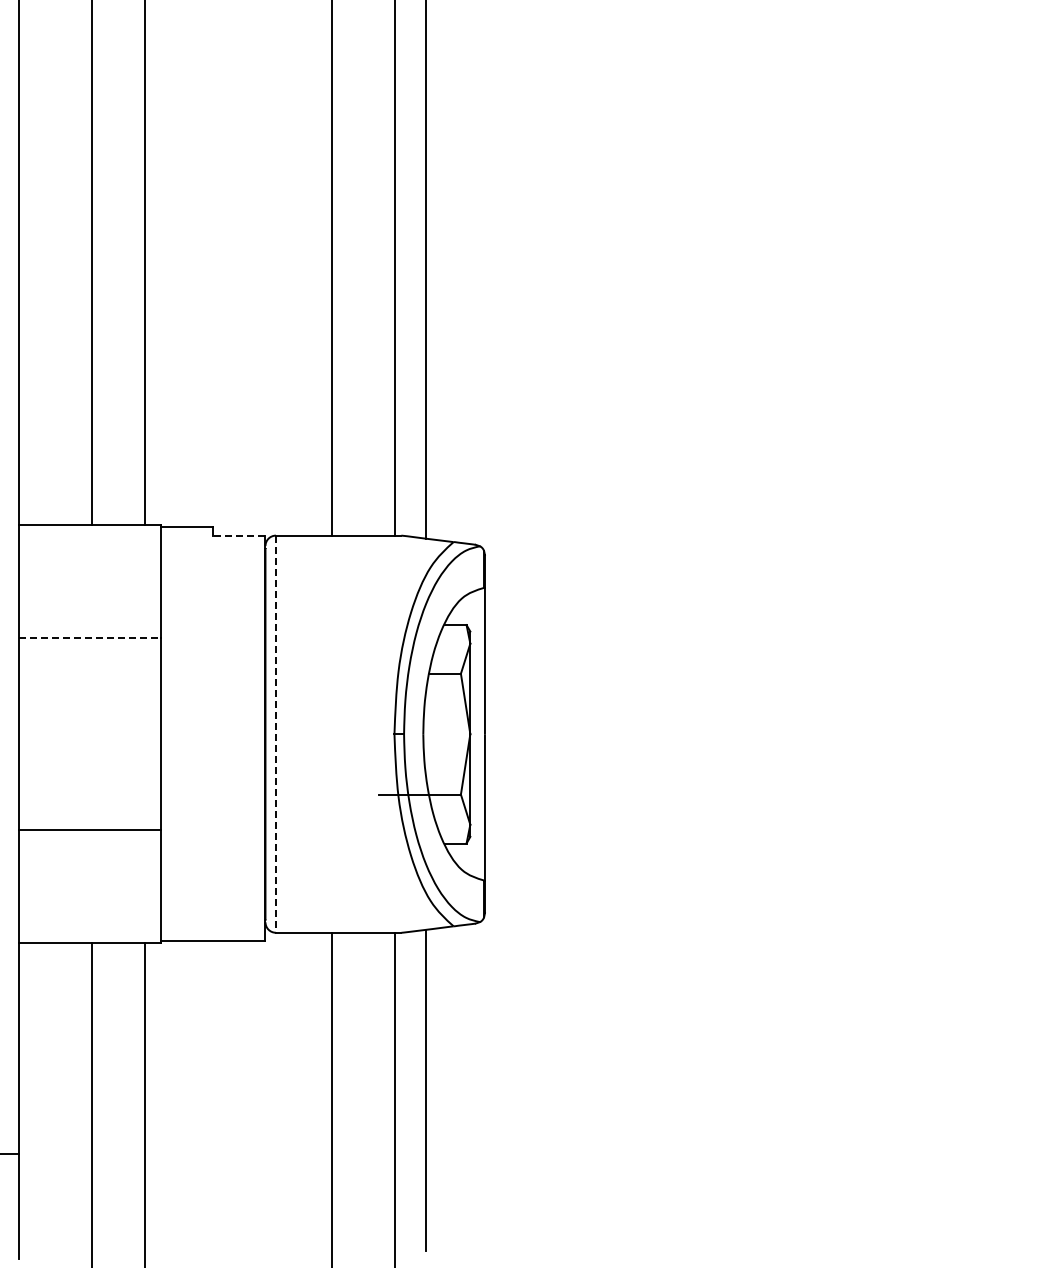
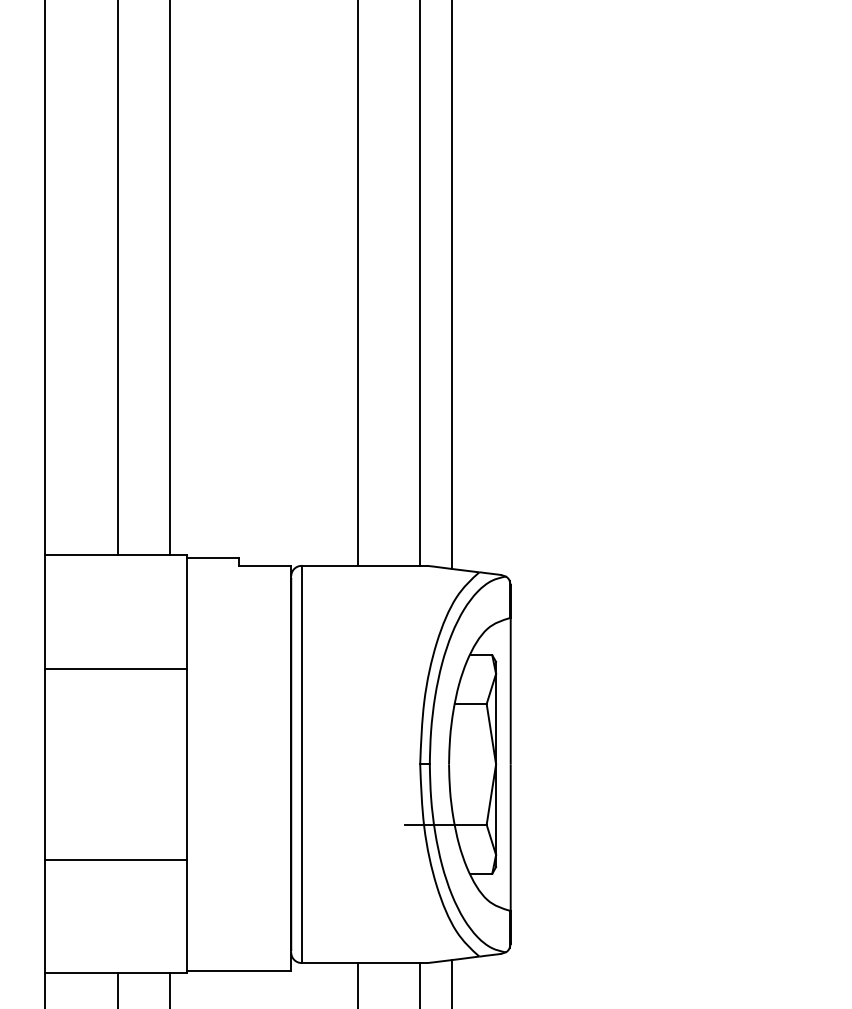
line: (238, 535) -> (264, 565), dashed -> solid
line: (90, 638) -> (116, 668), dashed -> solid
line: (275, 734) -> (301, 764), dashed -> solid

